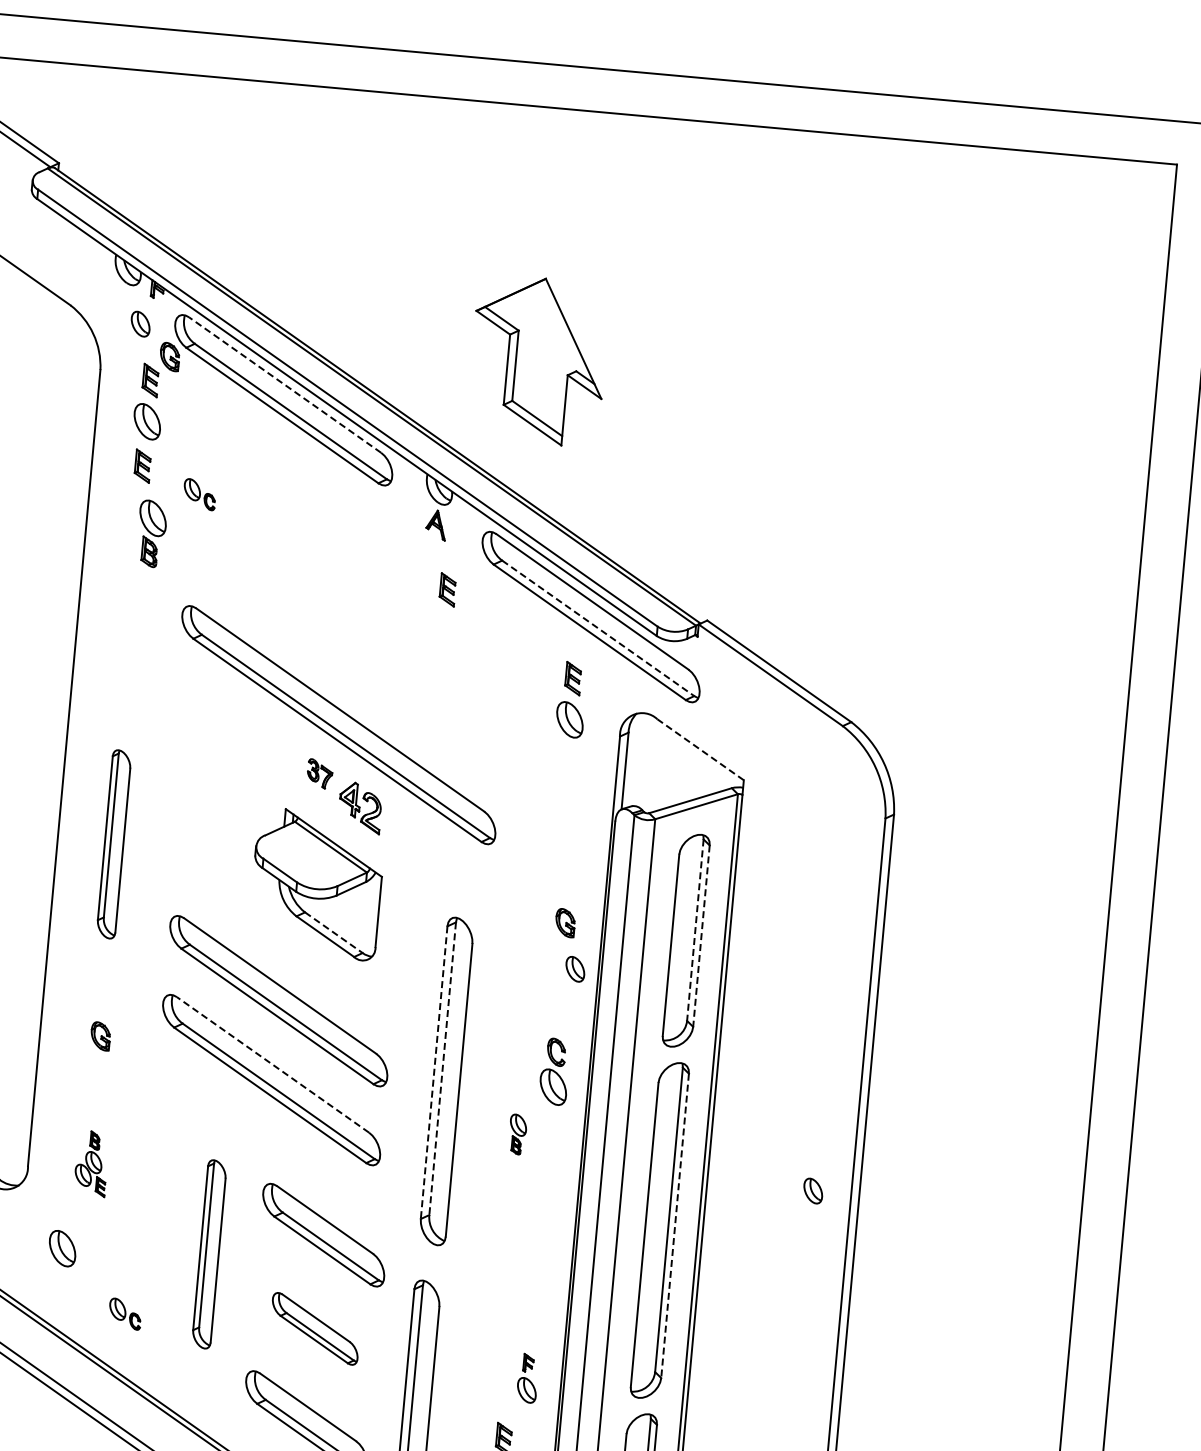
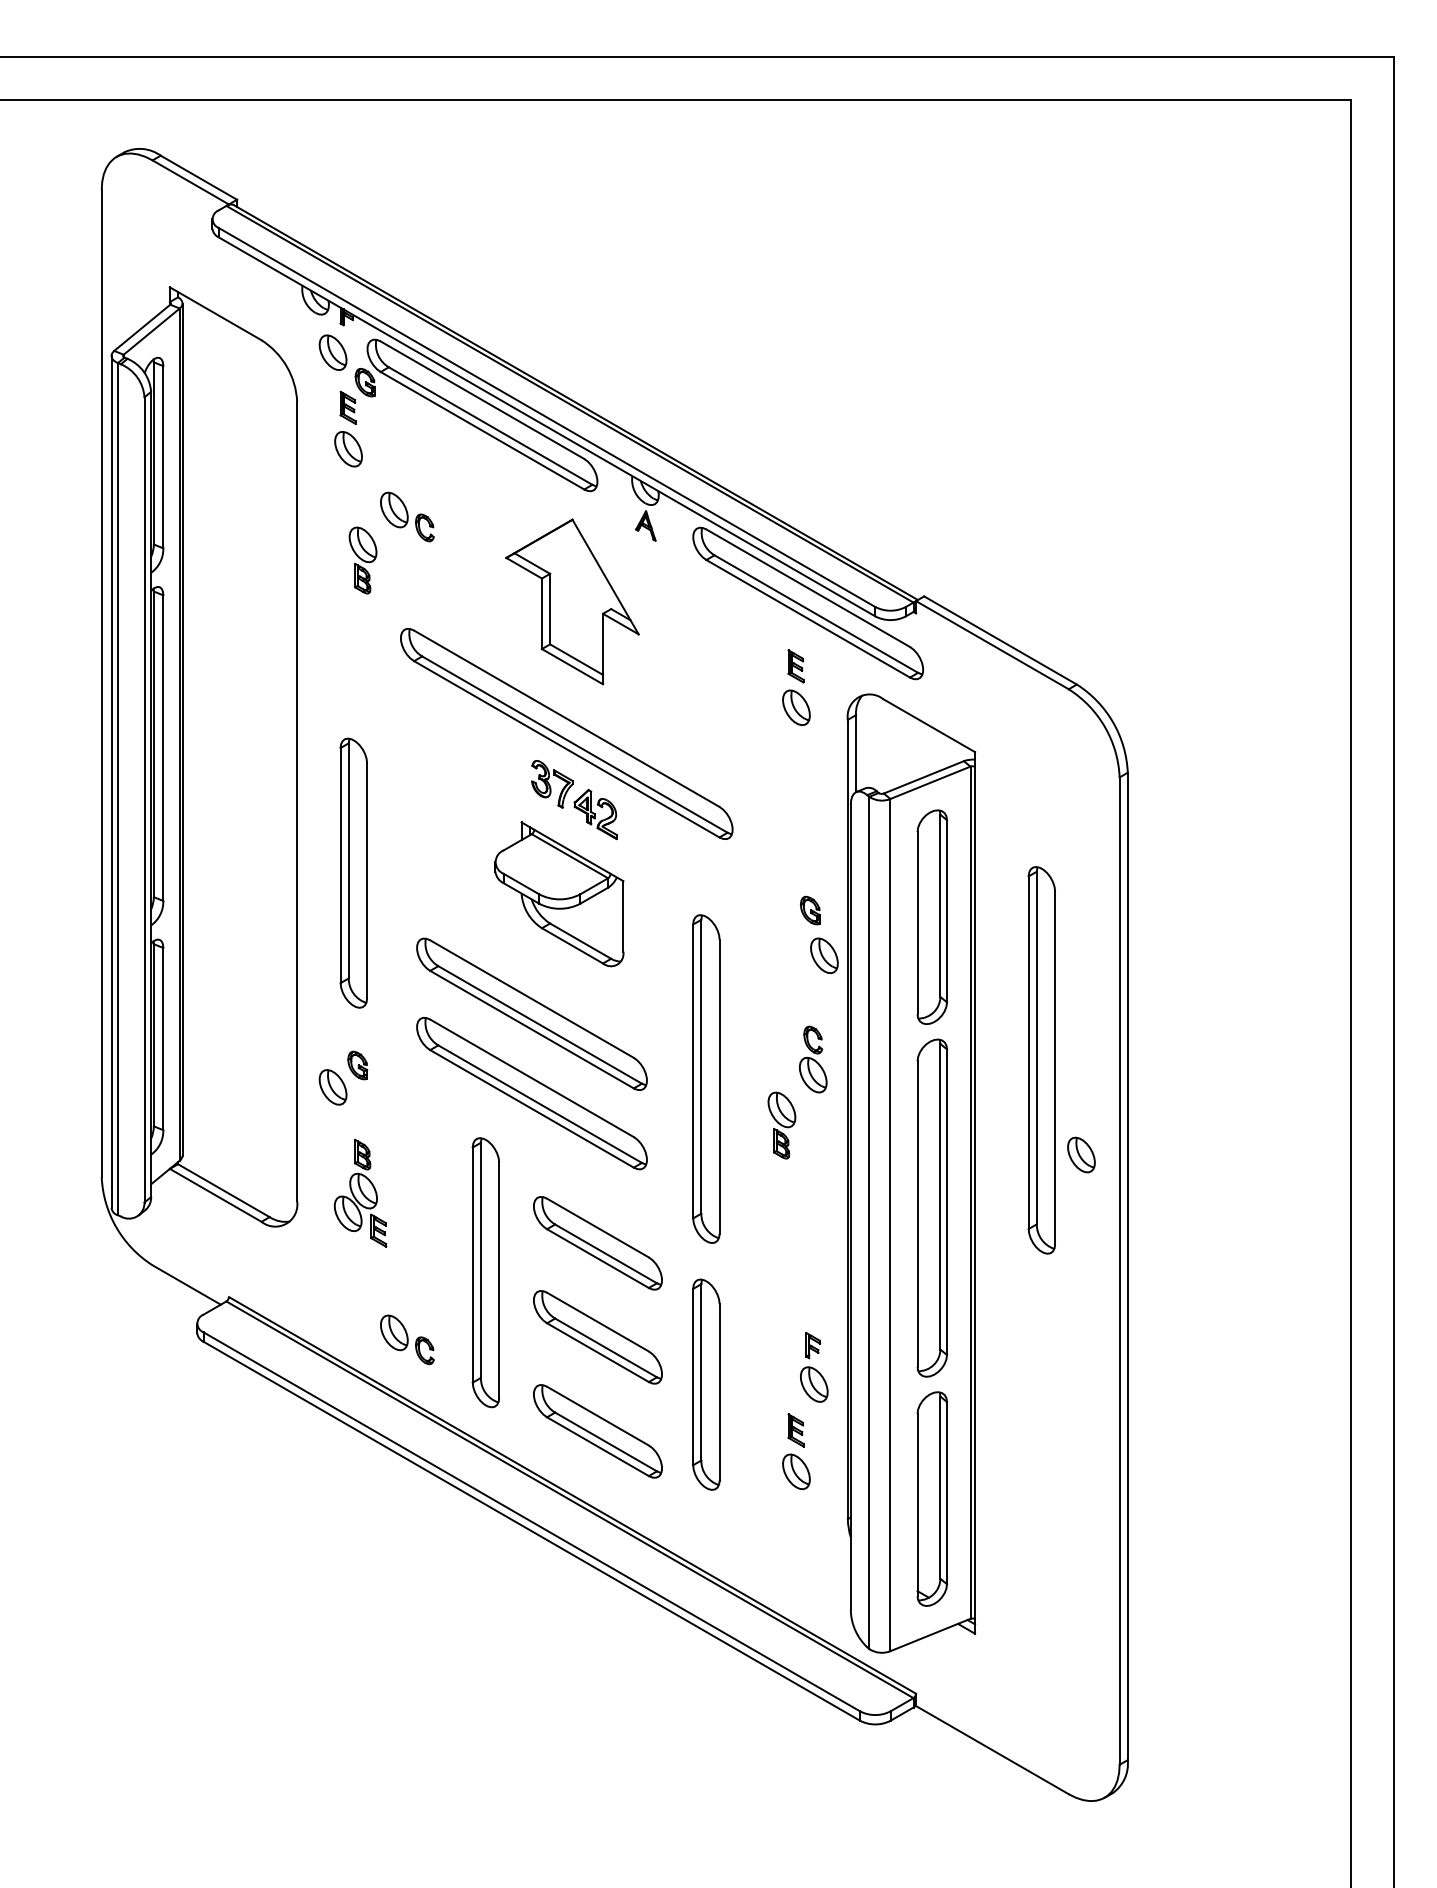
part: (140, 323) -> (332, 352), size x1.43
part: (538, 360) -> (572, 601), moved
line: (285, 385) -> (482, 400), dashed -> solid
part: (142, 465) -> (347, 493), removed
part: (199, 494) -> (407, 516), size x1.67
part: (447, 589) -> (662, 589), removed
line: (598, 628) -> (816, 614), dashed -> solid
line: (700, 749) -> (929, 725), dashed -> solid
part: (320, 774) -> (552, 784), size x1.67
part: (113, 843) -> (353, 872), size x1.43
line: (695, 930) -> (940, 906), dashed -> solid
line: (334, 933) -> (581, 941), dashed -> solid
line: (701, 936) -> (947, 911), dashed -> solid
part: (575, 969) -> (824, 955), size x1.43
line: (273, 1065) -> (532, 1078), dashed -> solid
line: (442, 1068) -> (701, 1066), dashed -> solid
line: (434, 1072) -> (693, 1071), dashed -> solid
part: (782, 1093) -> (1041, 1060), added
part: (517, 1134) -> (781, 1125), size x1.67
part: (91, 1163) -> (360, 1192), size x1.67
part: (813, 1190) -> (1081, 1154), size x1.43
line: (675, 1226) -> (947, 1202), dashed -> solid
part: (61, 1248) -> (332, 1087), moved
part: (209, 1254) -> (485, 1272), size x1.43
part: (125, 1313) -> (407, 1339), size x1.67
part: (314, 1328) -> (597, 1337), size x1.43
part: (528, 1378) -> (814, 1367), size x1.43

